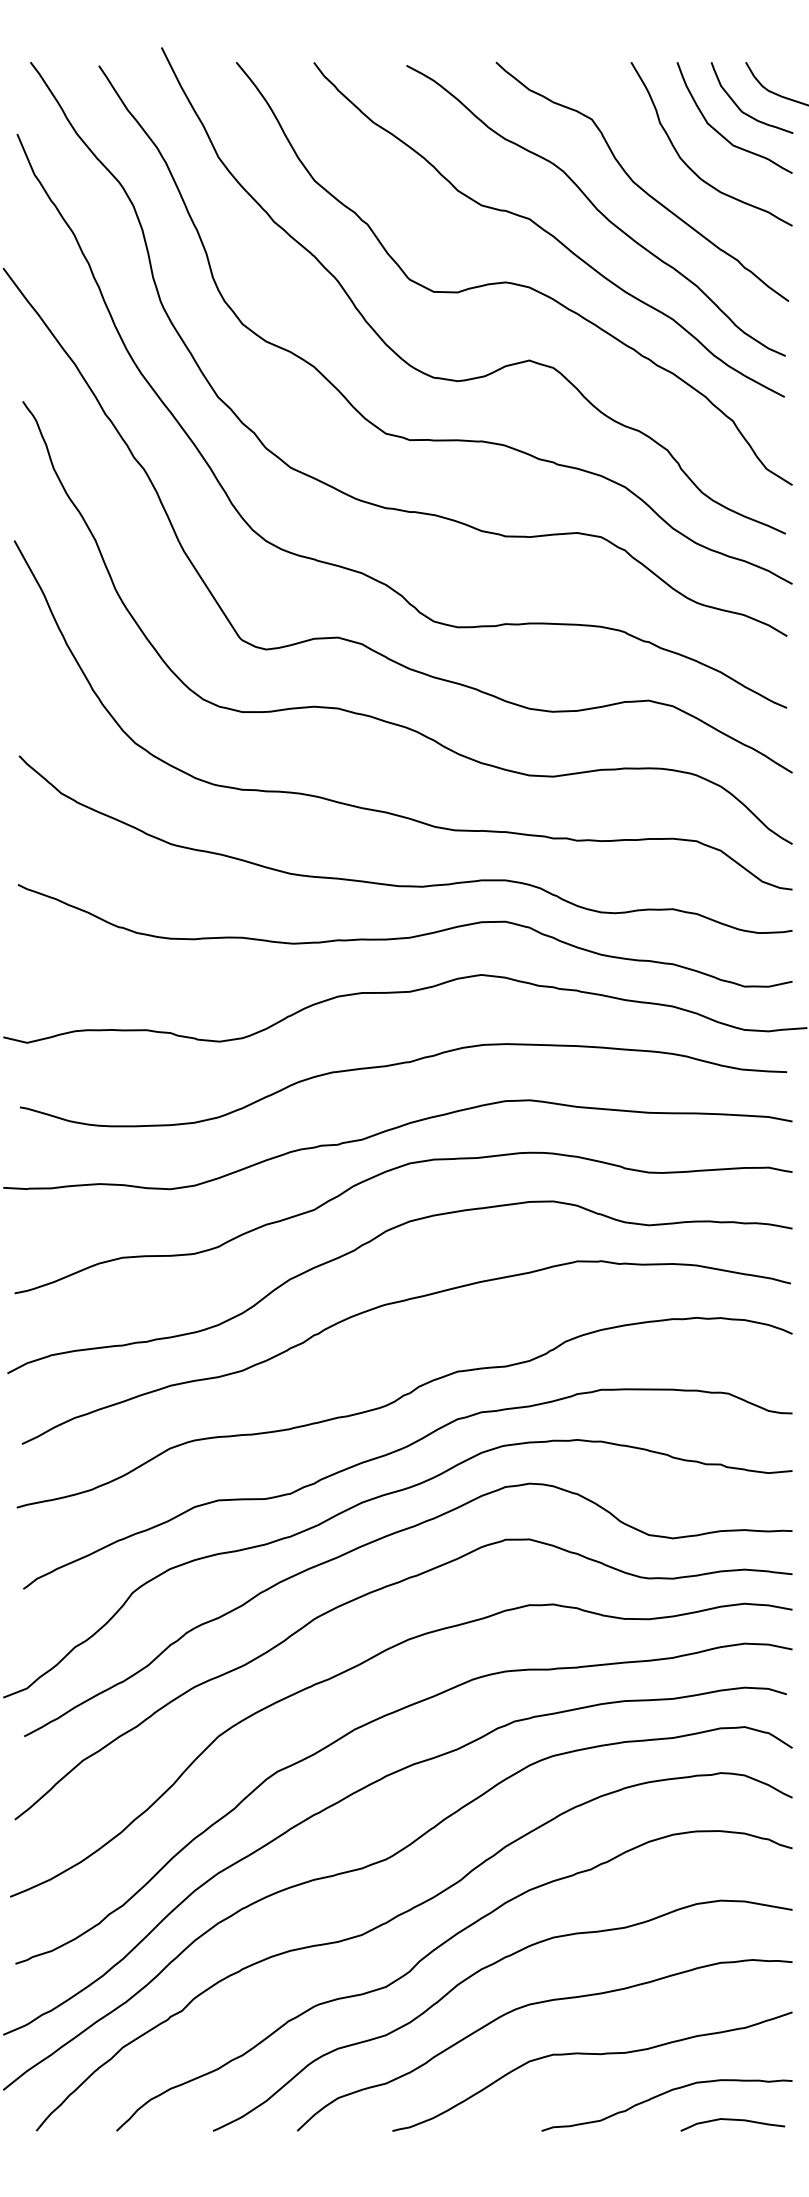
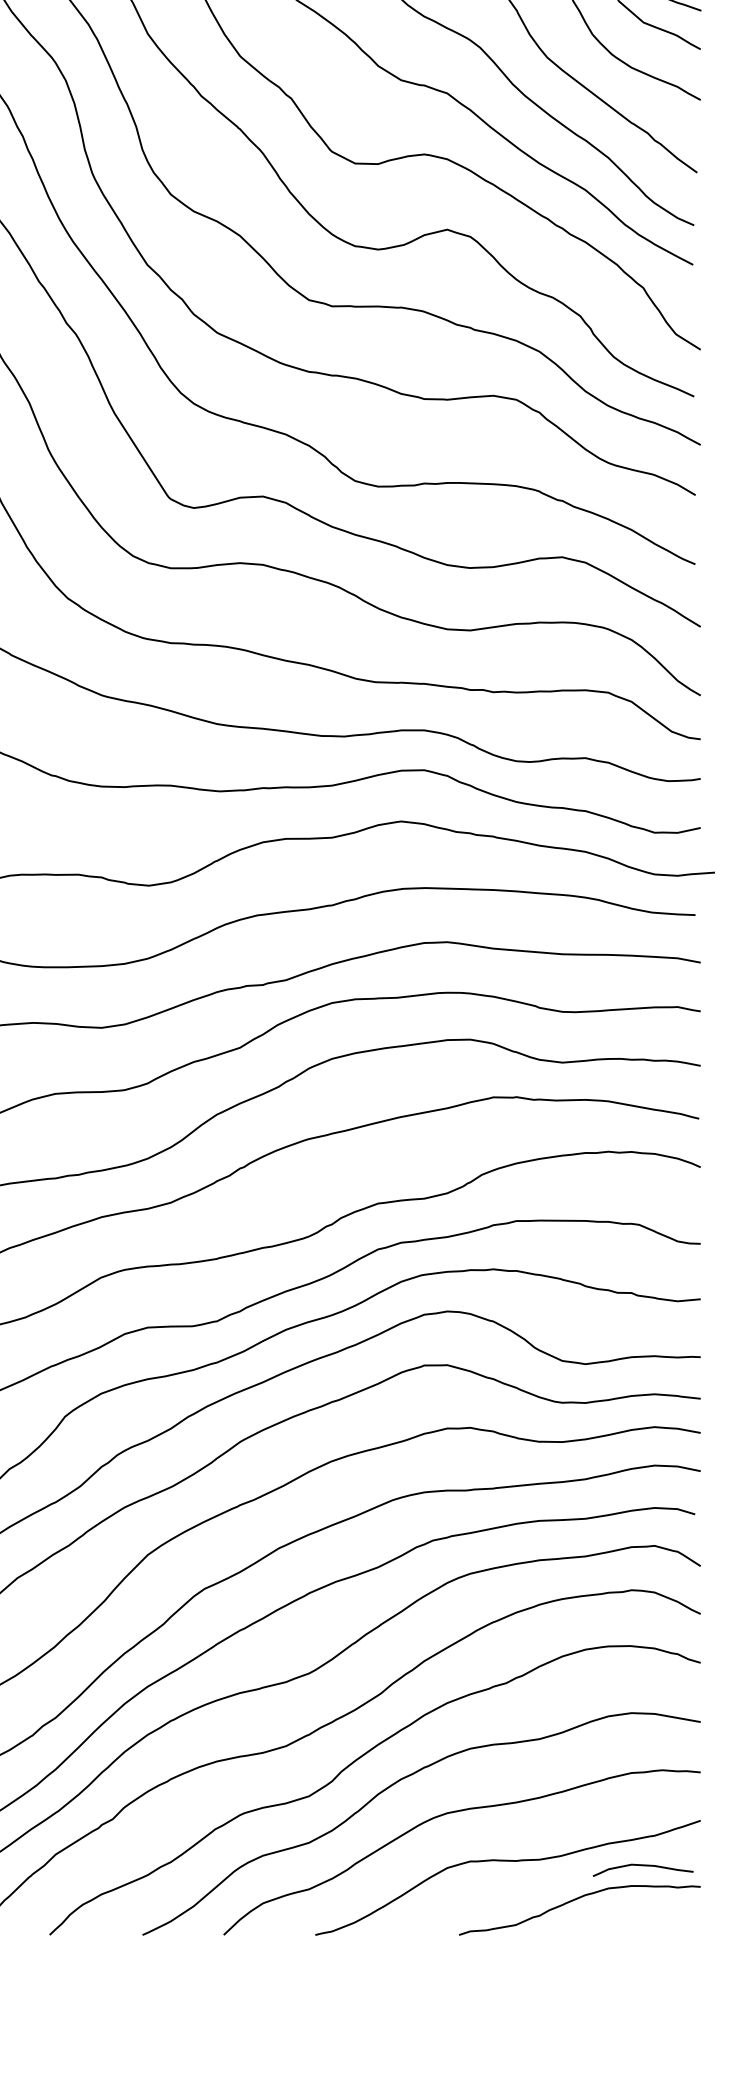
curve: (732, 2120) -> (642, 1866), moved

